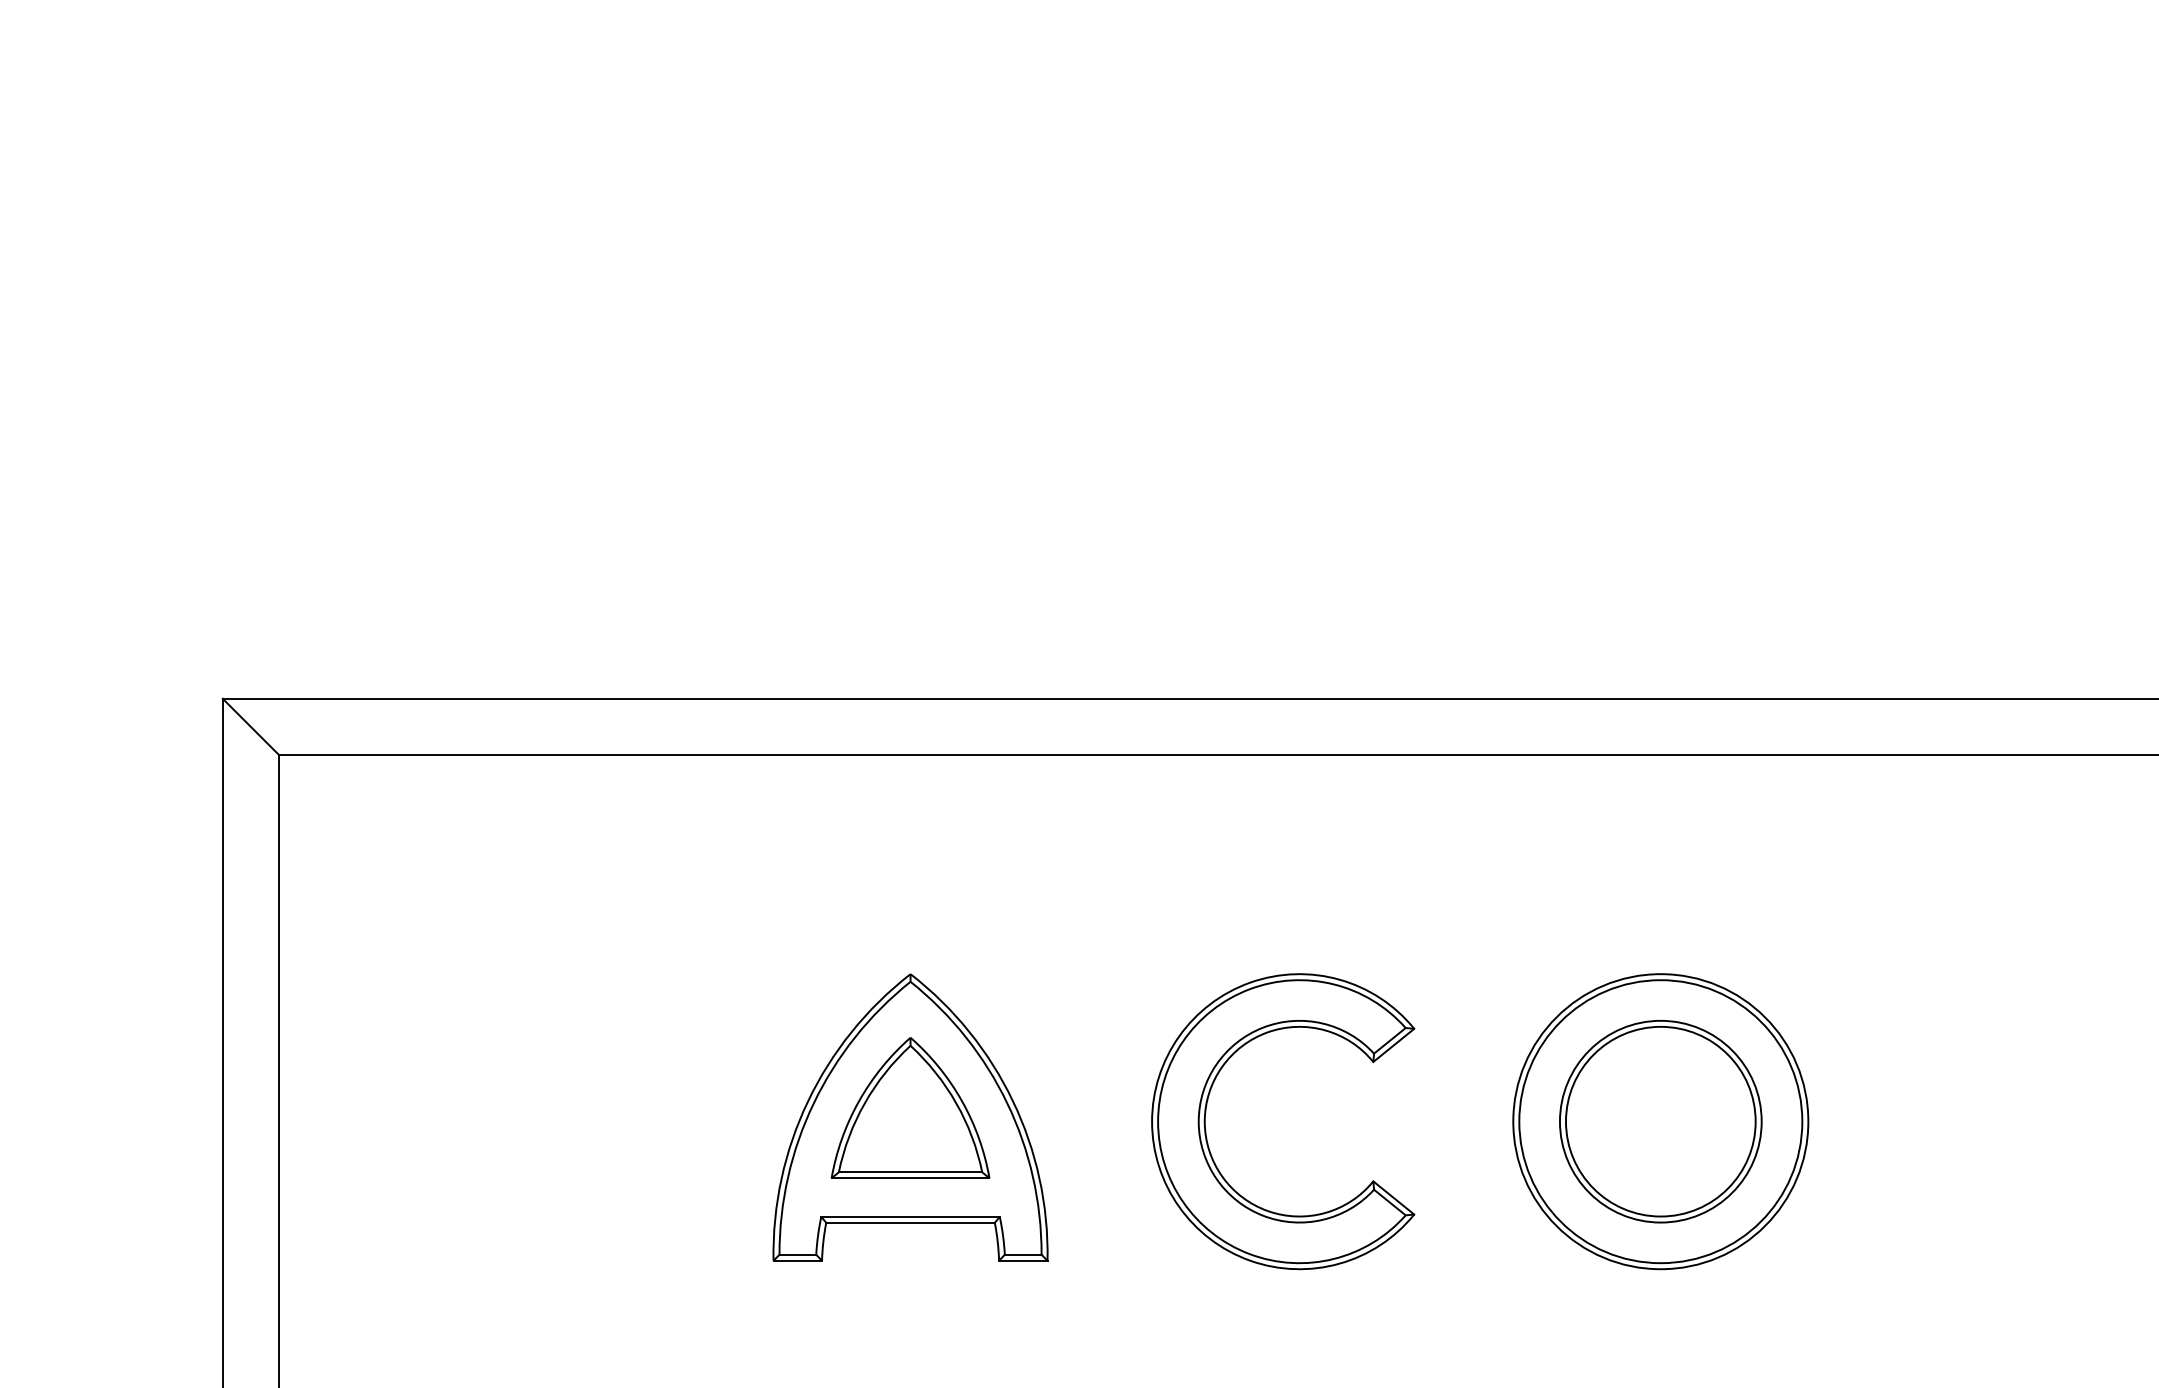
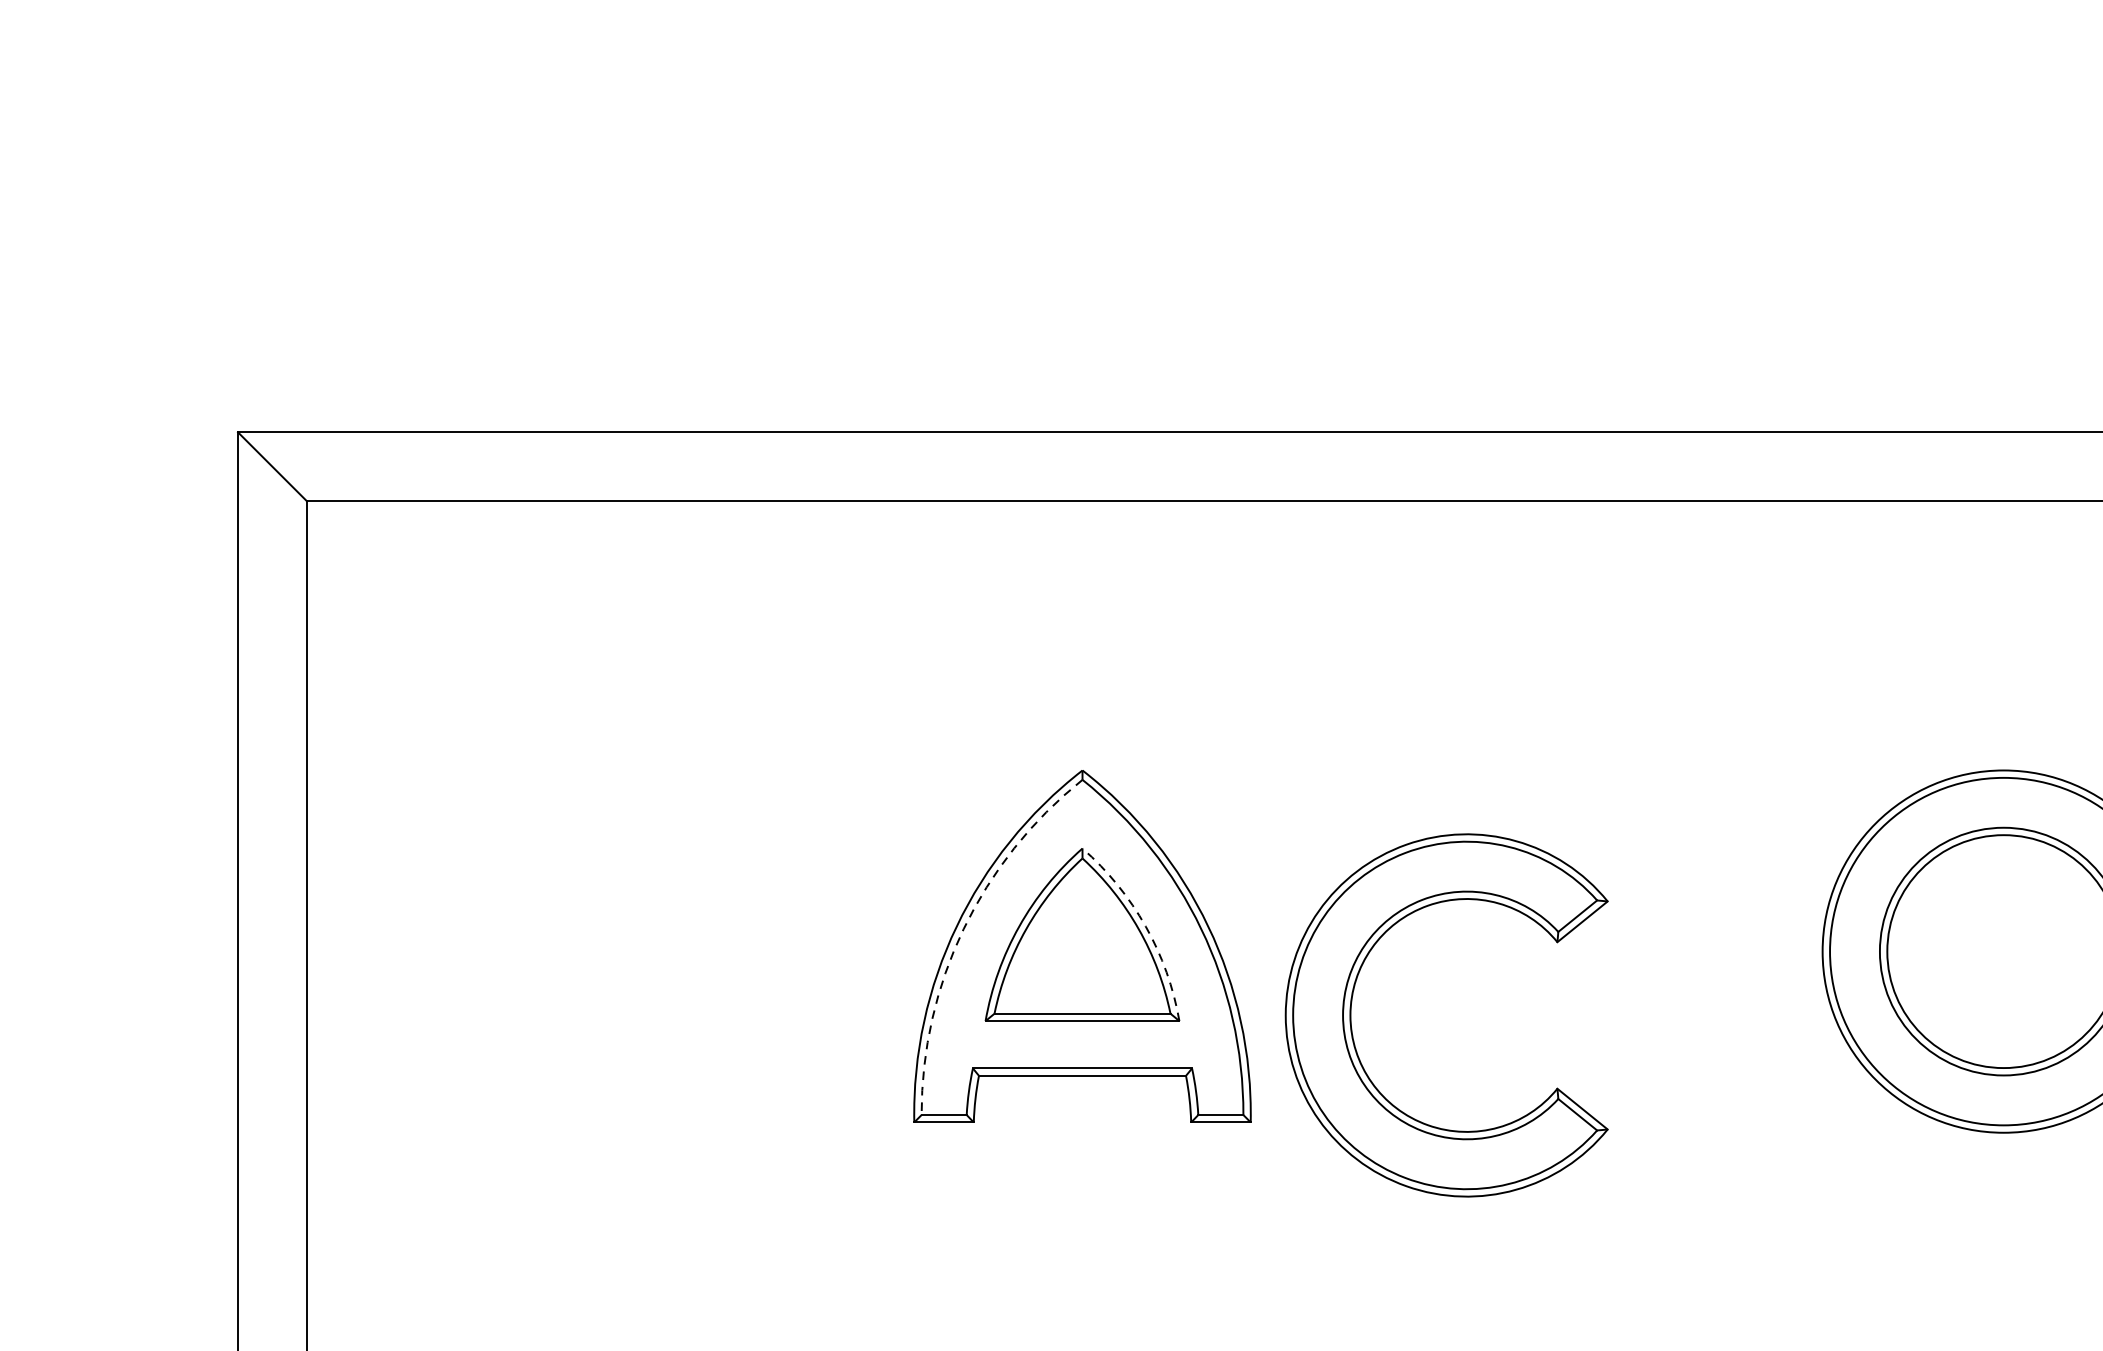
arc: (962, 1101) -> (1146, 926), solid -> dashed
arc: (813, 1103) -> (963, 929), solid -> dashed
part: (1206, 1113) -> (1352, 1005), moved

